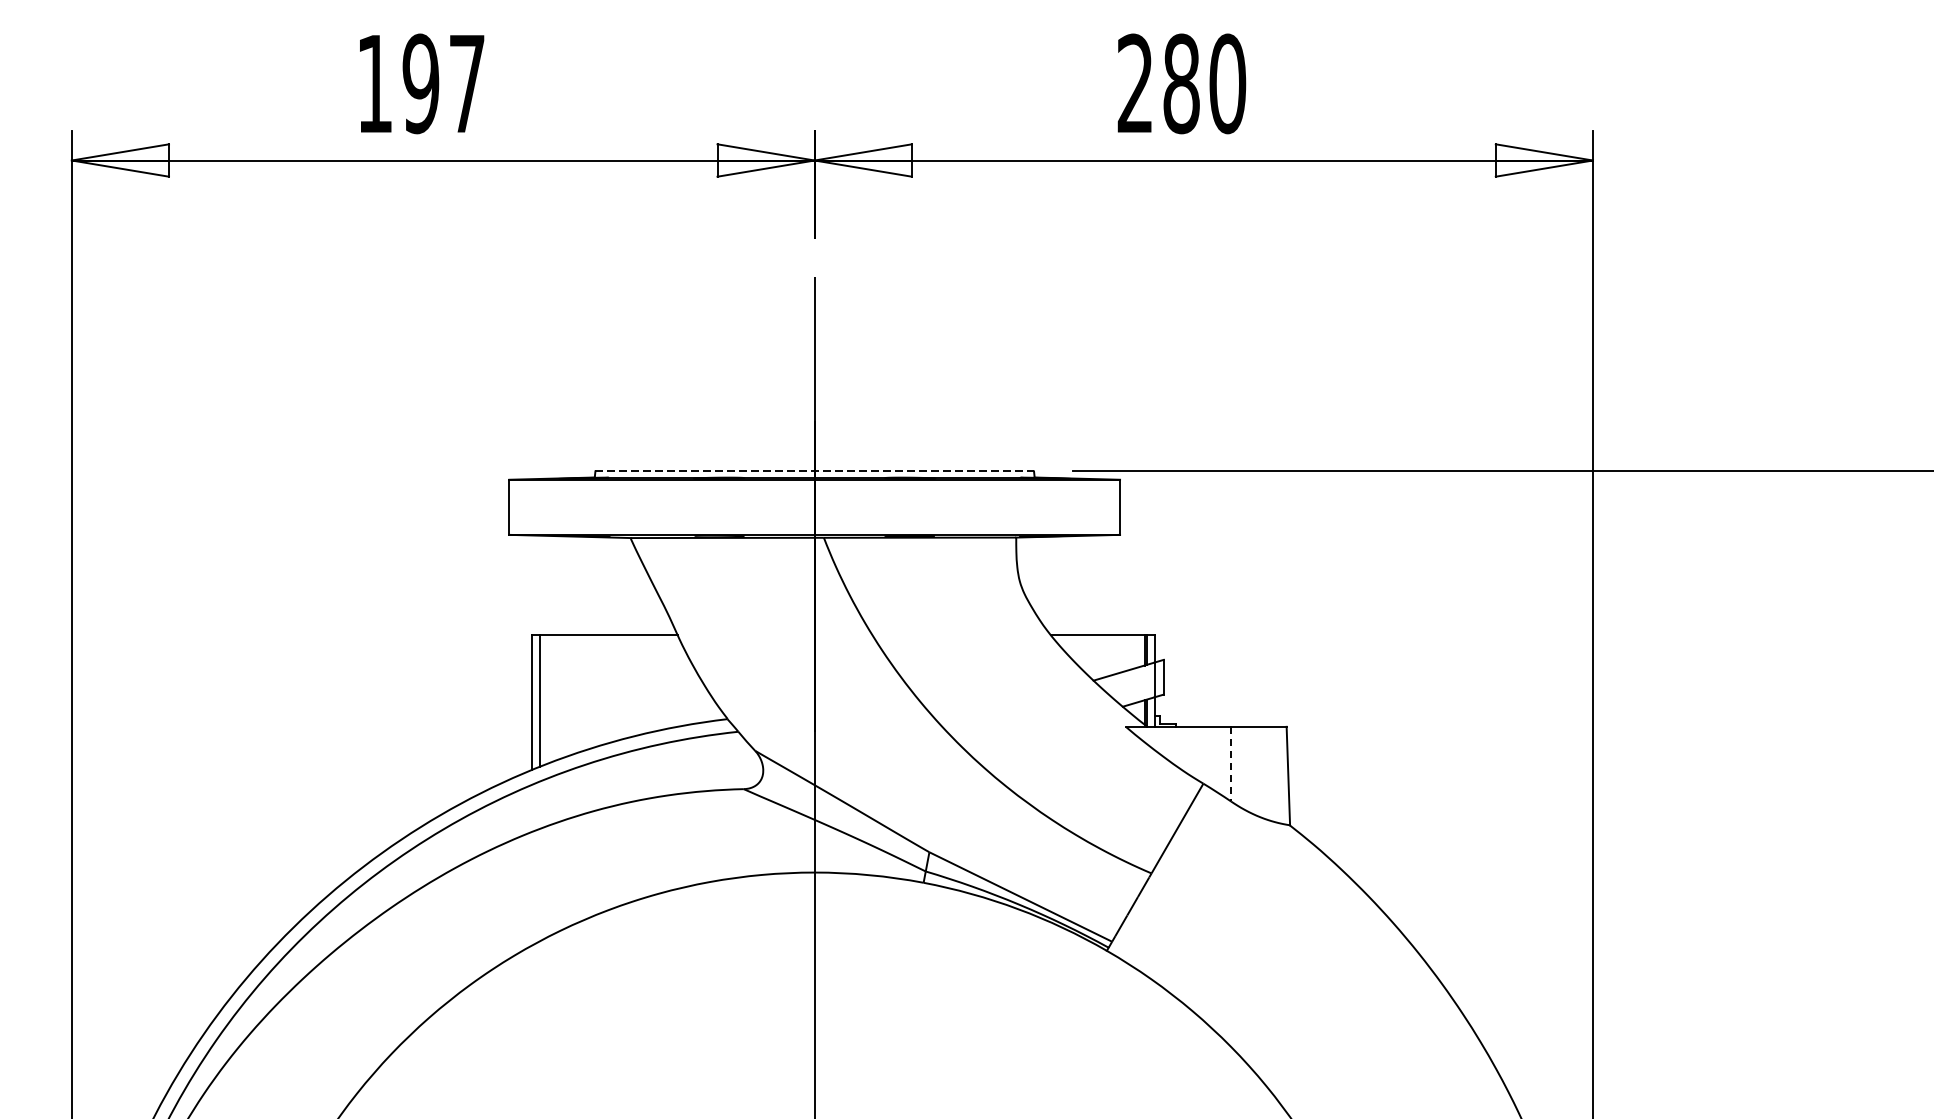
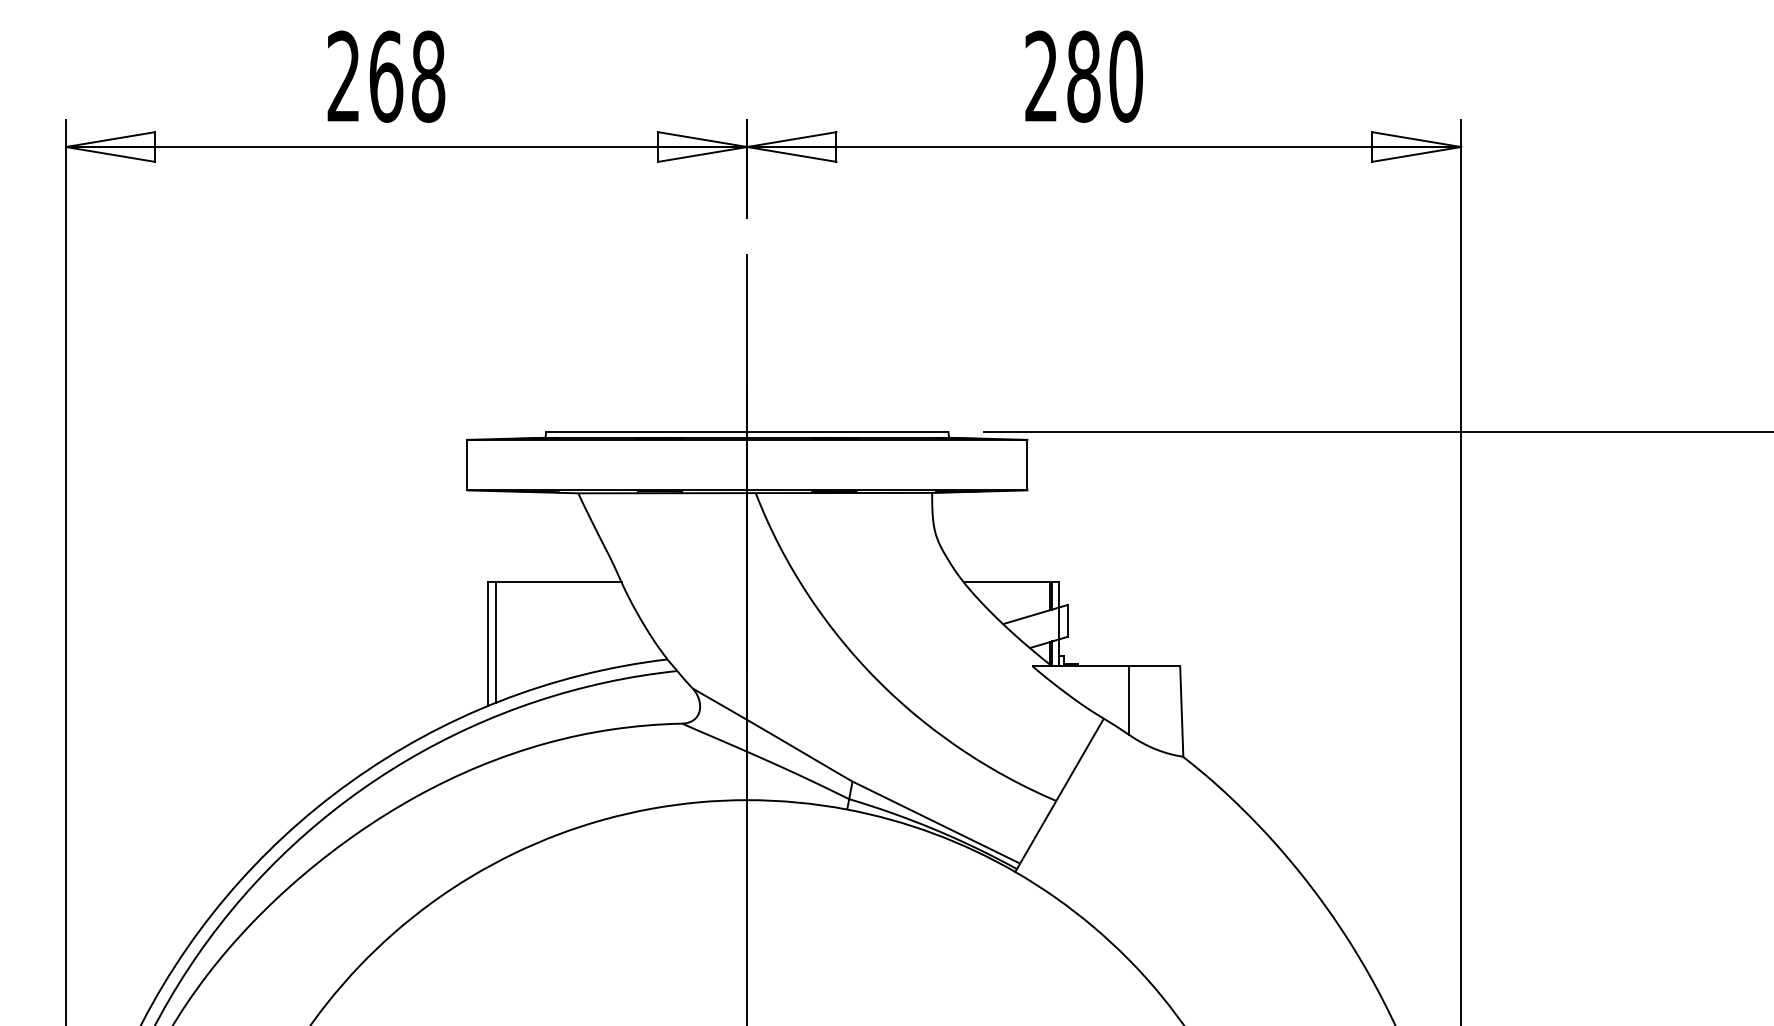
text: (421, 83) -> (386, 76), 197 -> 268
line: (814, 471) -> (747, 432), dashed -> solid
line: (1231, 765) -> (1129, 701), dashed -> solid

